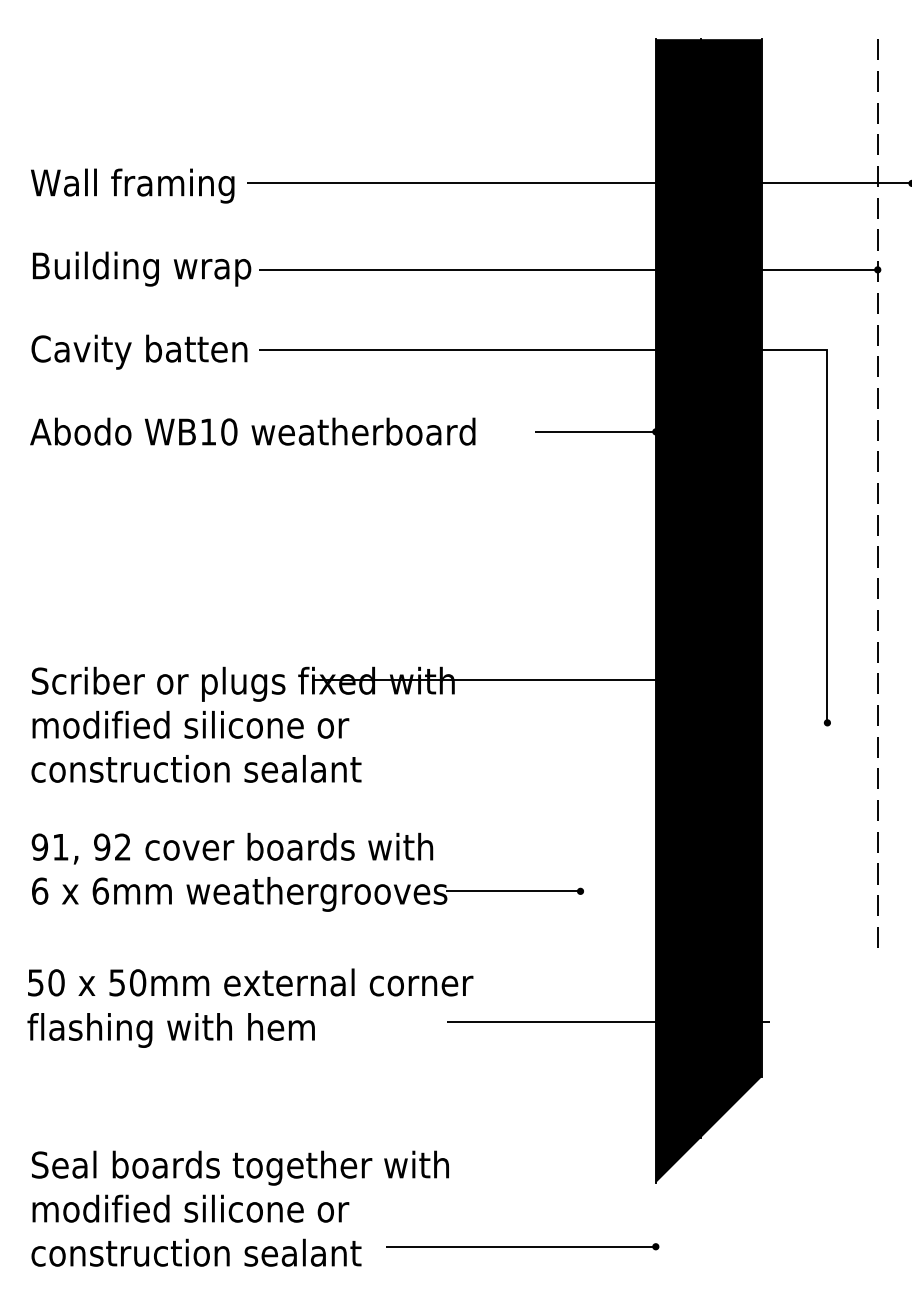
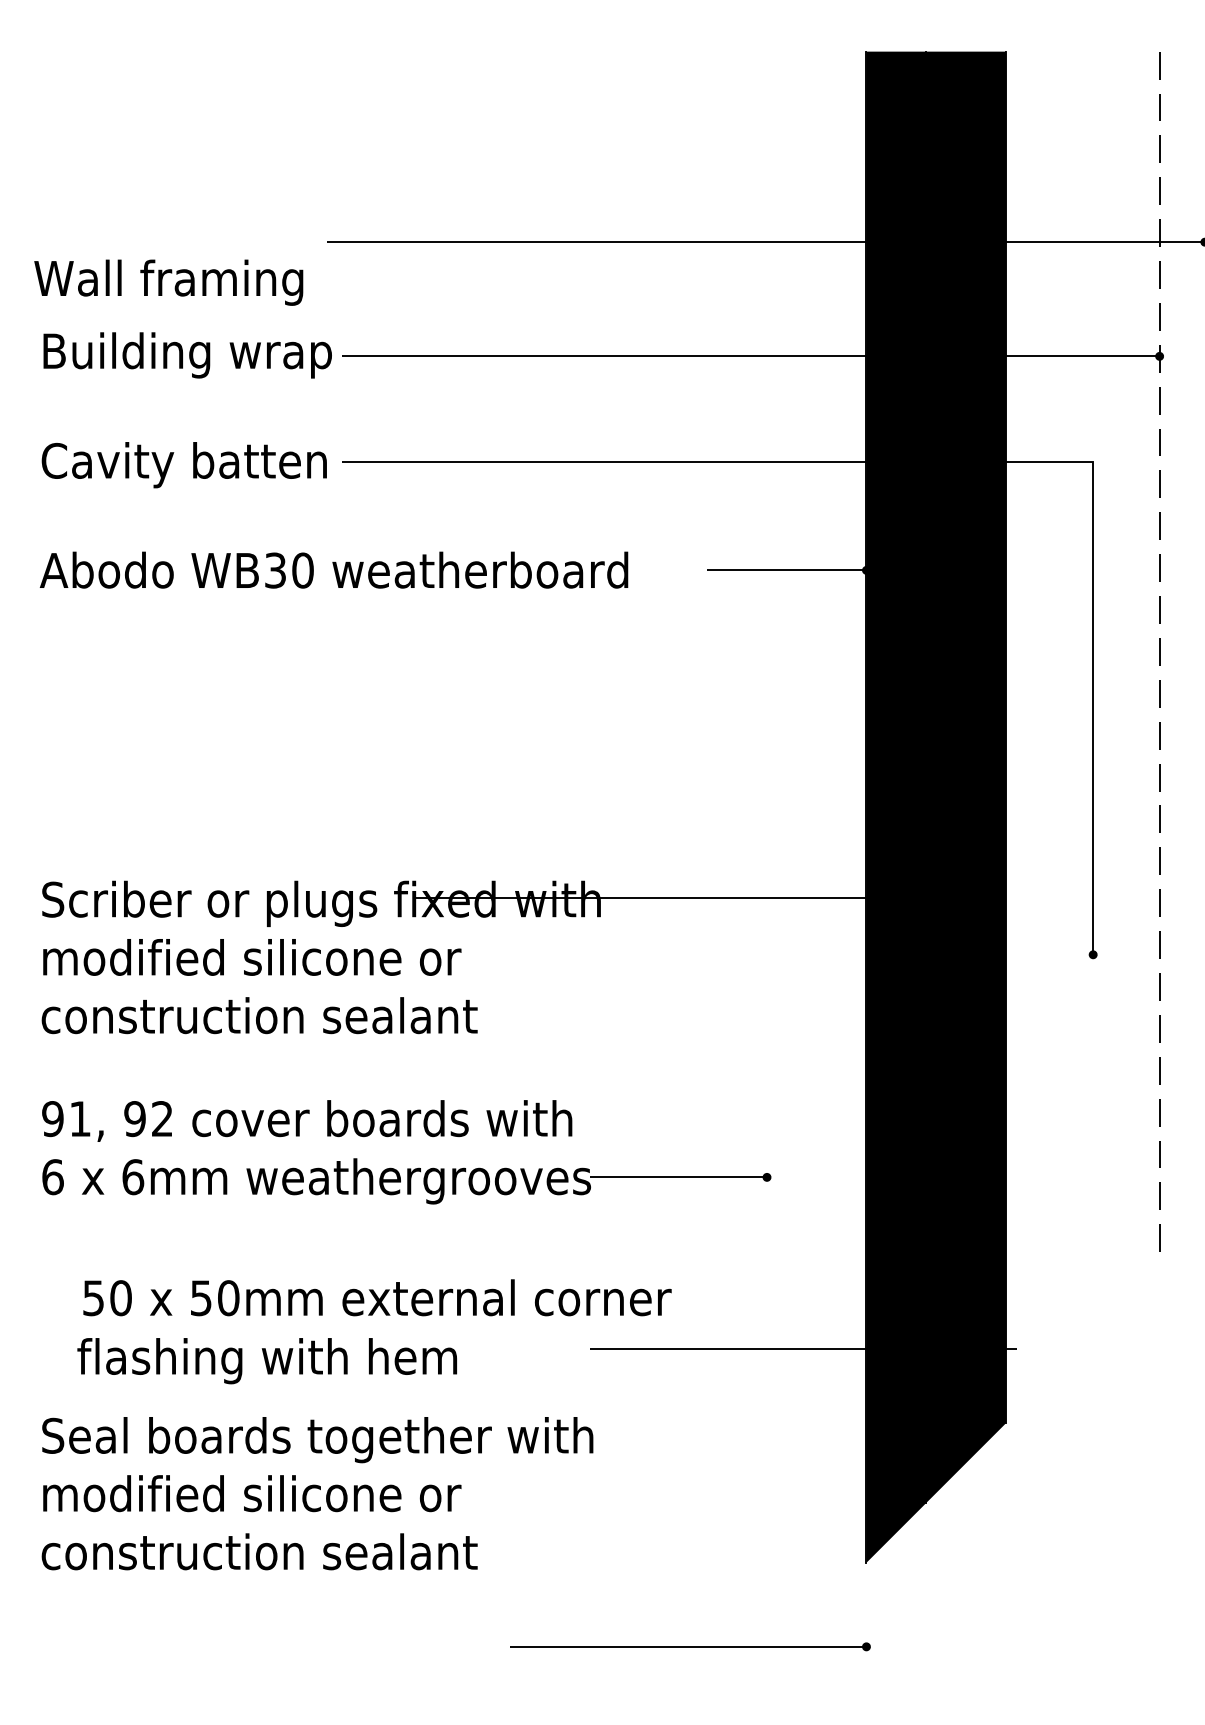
text: (132, 185) -> (168, 281), moved
text: (208, 431) -> (275, 569), WB10 -> WB30
text: (250, 982) -> (377, 1297), moved
text: (170, 1030) -> (266, 1361), moved
text: (239, 1208) -> (316, 1493), moved

